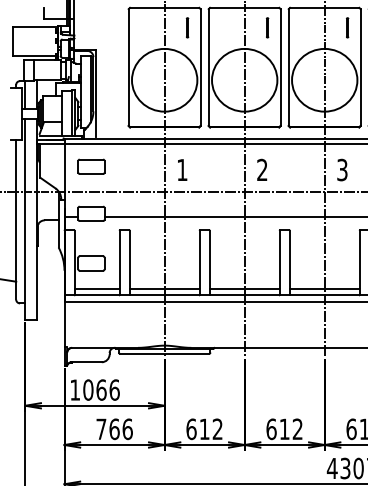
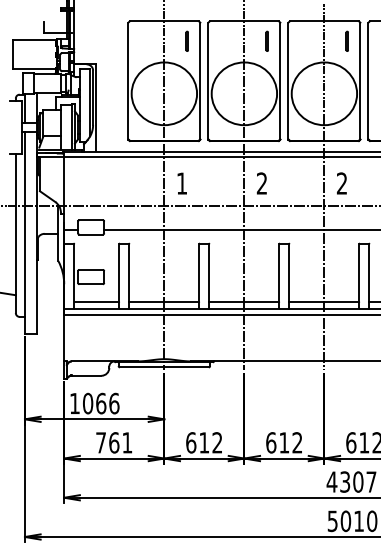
part: (90, 166) -> (90, 180), removed
text: (342, 169) -> (342, 183), 3 -> 2
text: (127, 428) -> (127, 442), 766 -> 761

